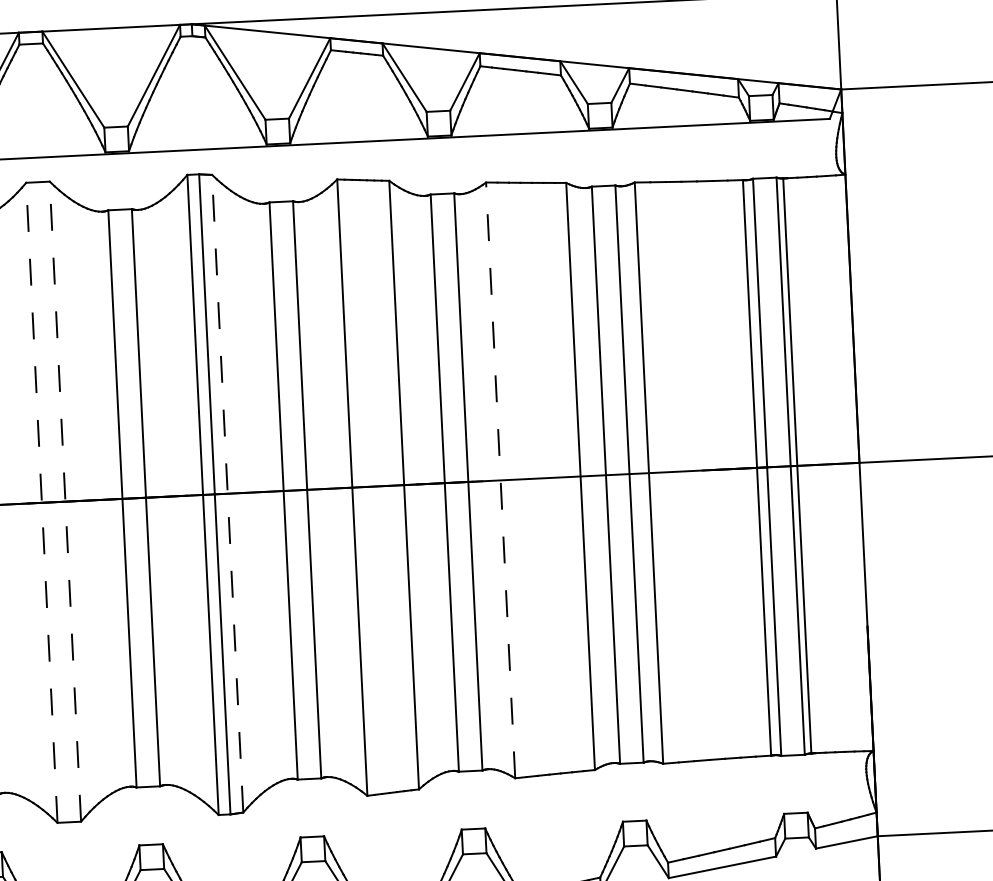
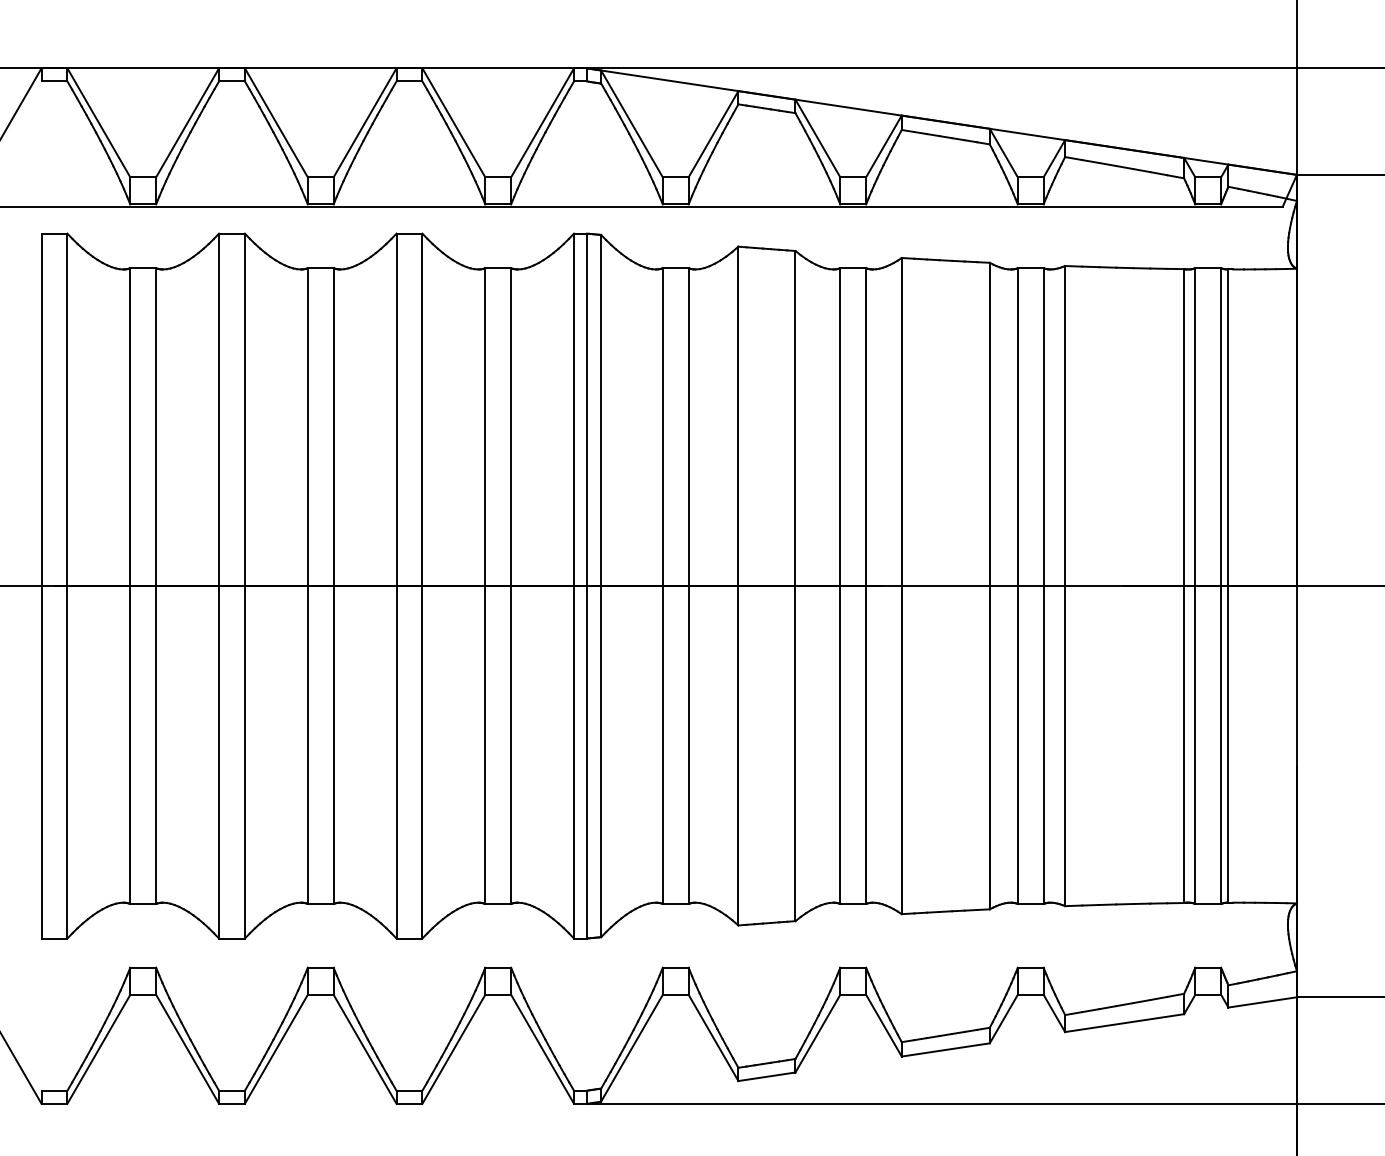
line: (500, 479) -> (901, 585), dashed -> solid
line: (227, 493) -> (601, 585), dashed -> solid
line: (65, 501) -> (422, 585), dashed -> solid
line: (41, 502) -> (396, 585), dashed -> solid

